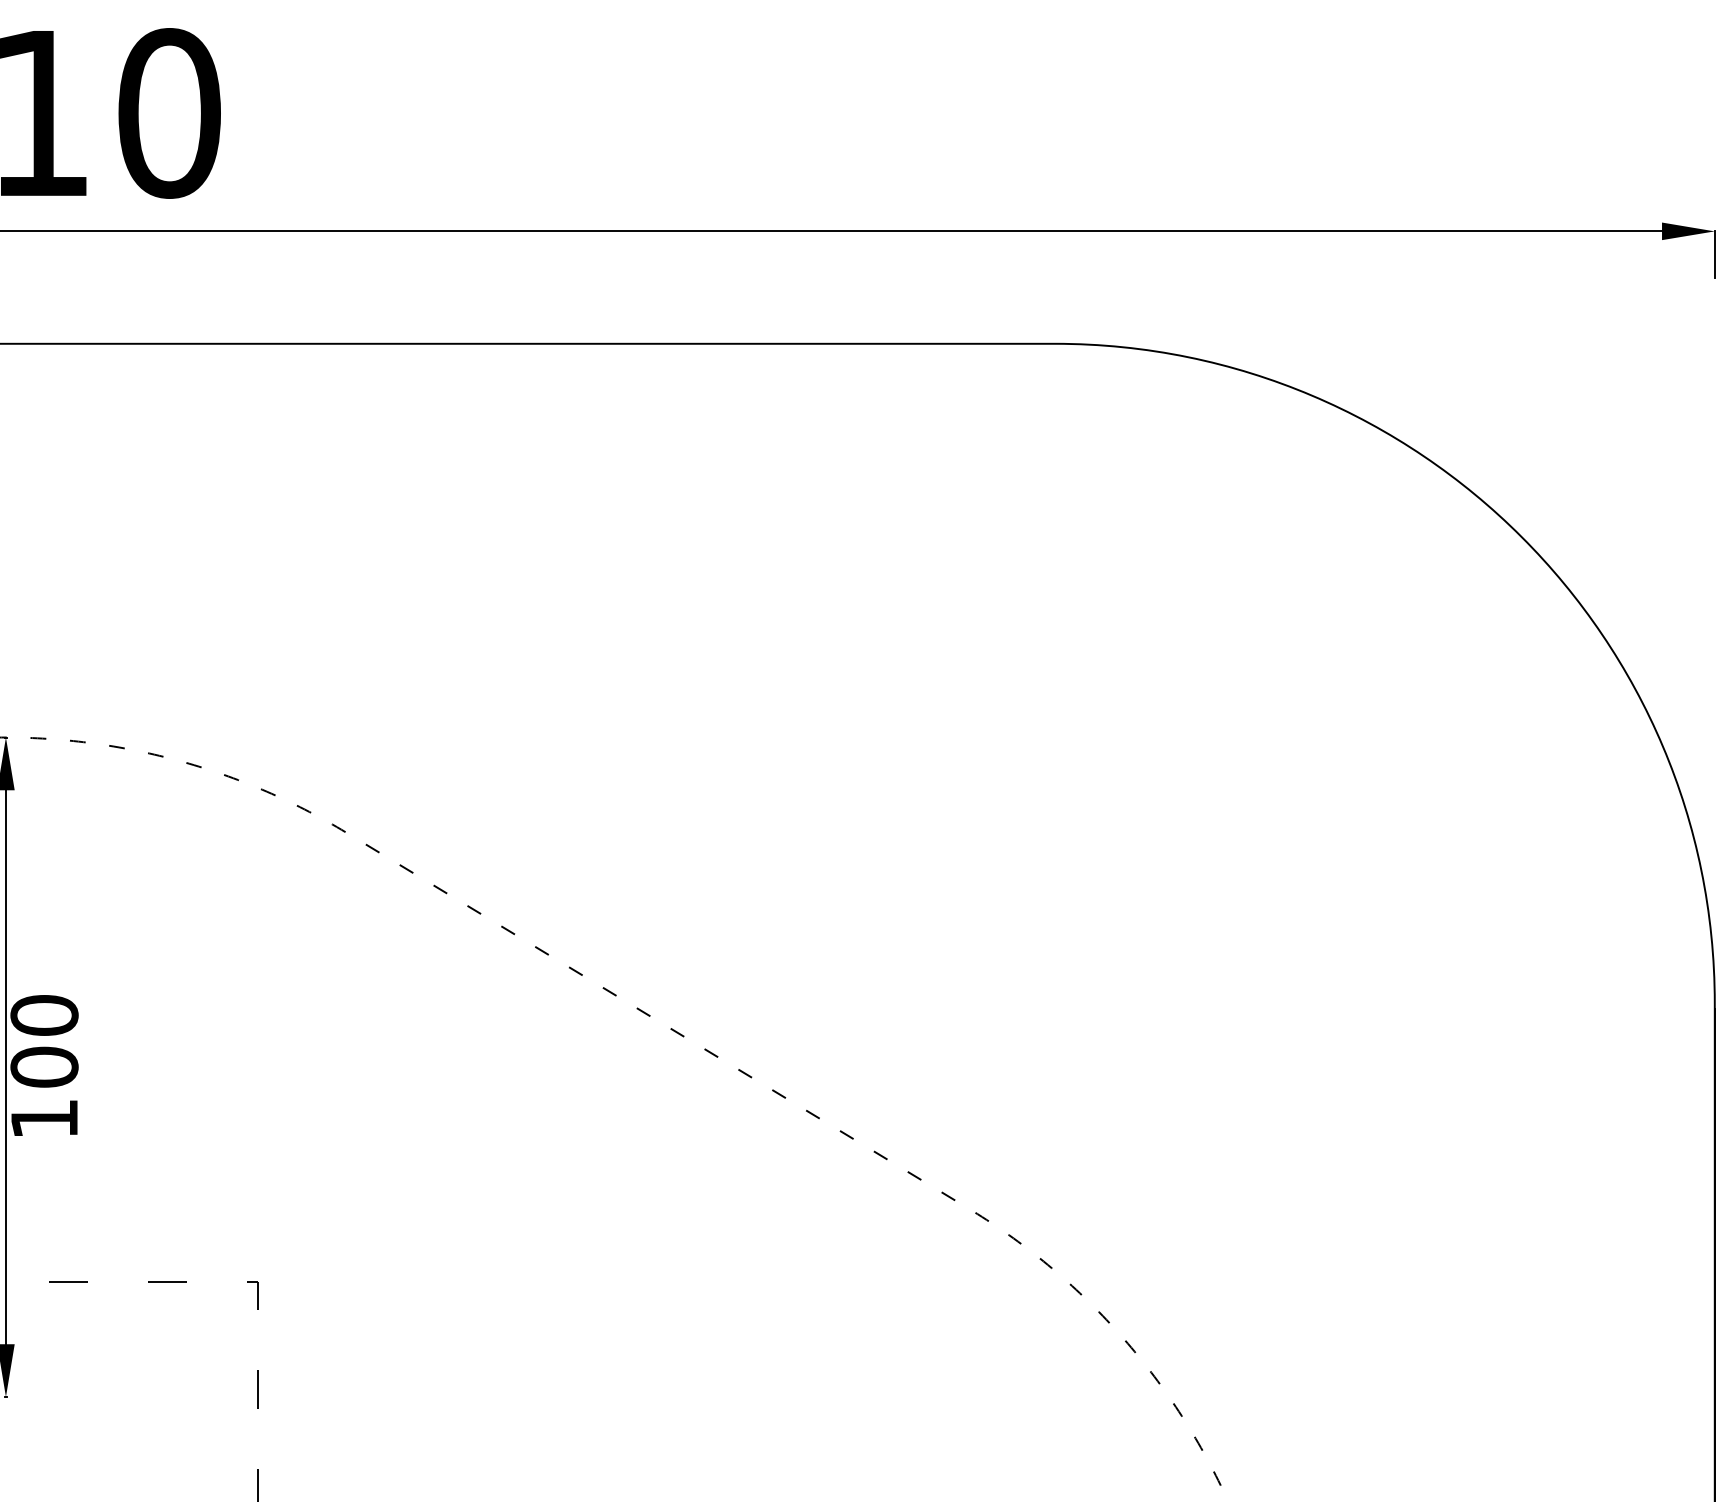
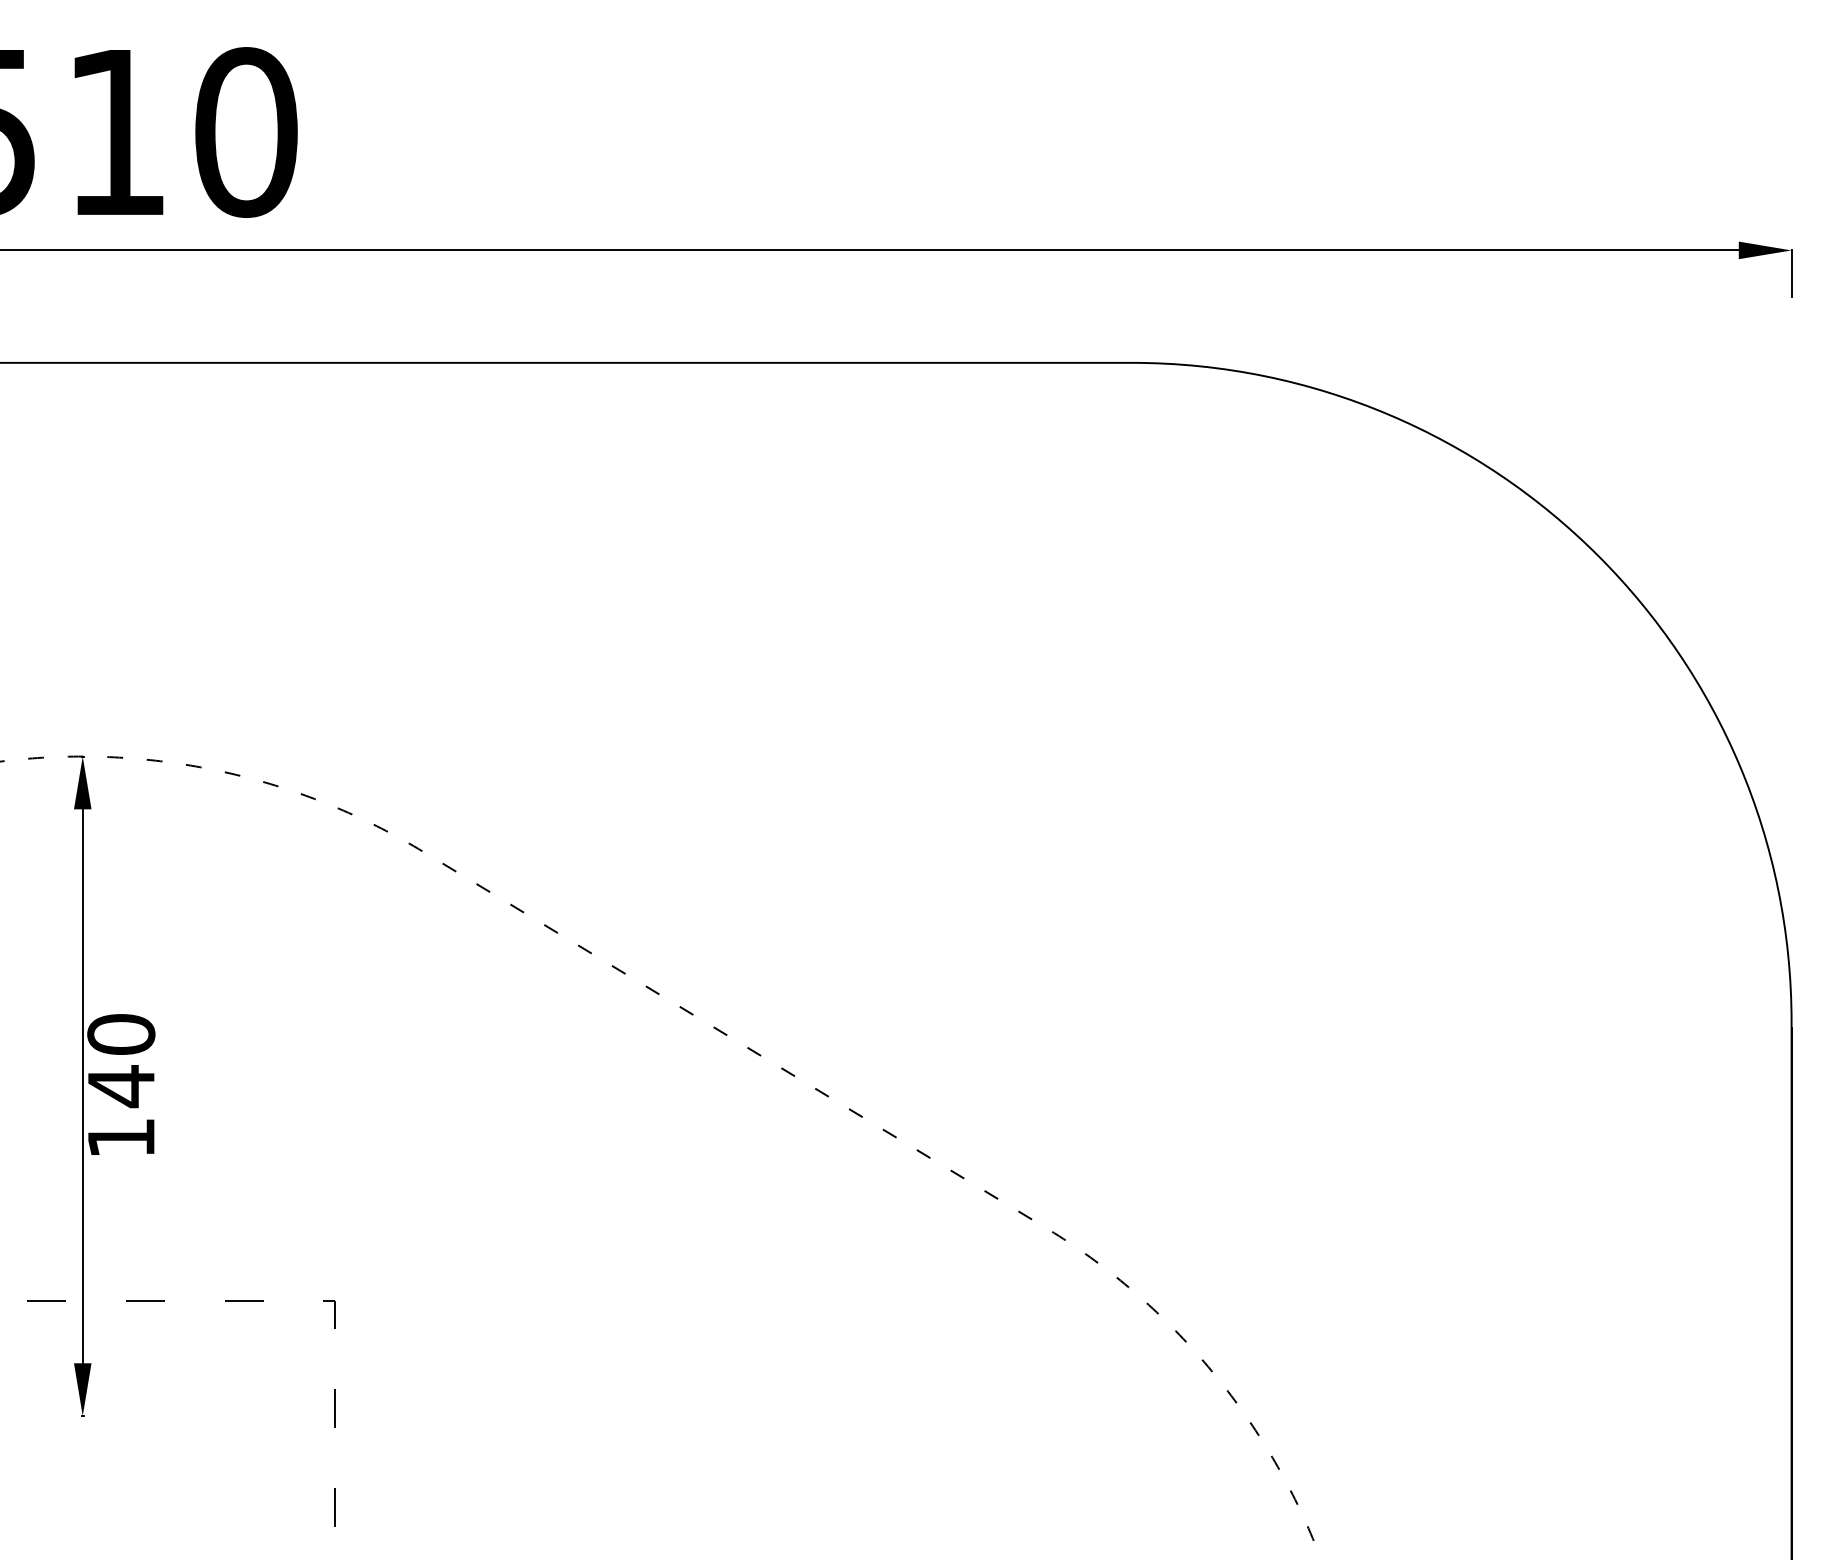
text: (44, 1067) -> (121, 1086), 100 -> 140

